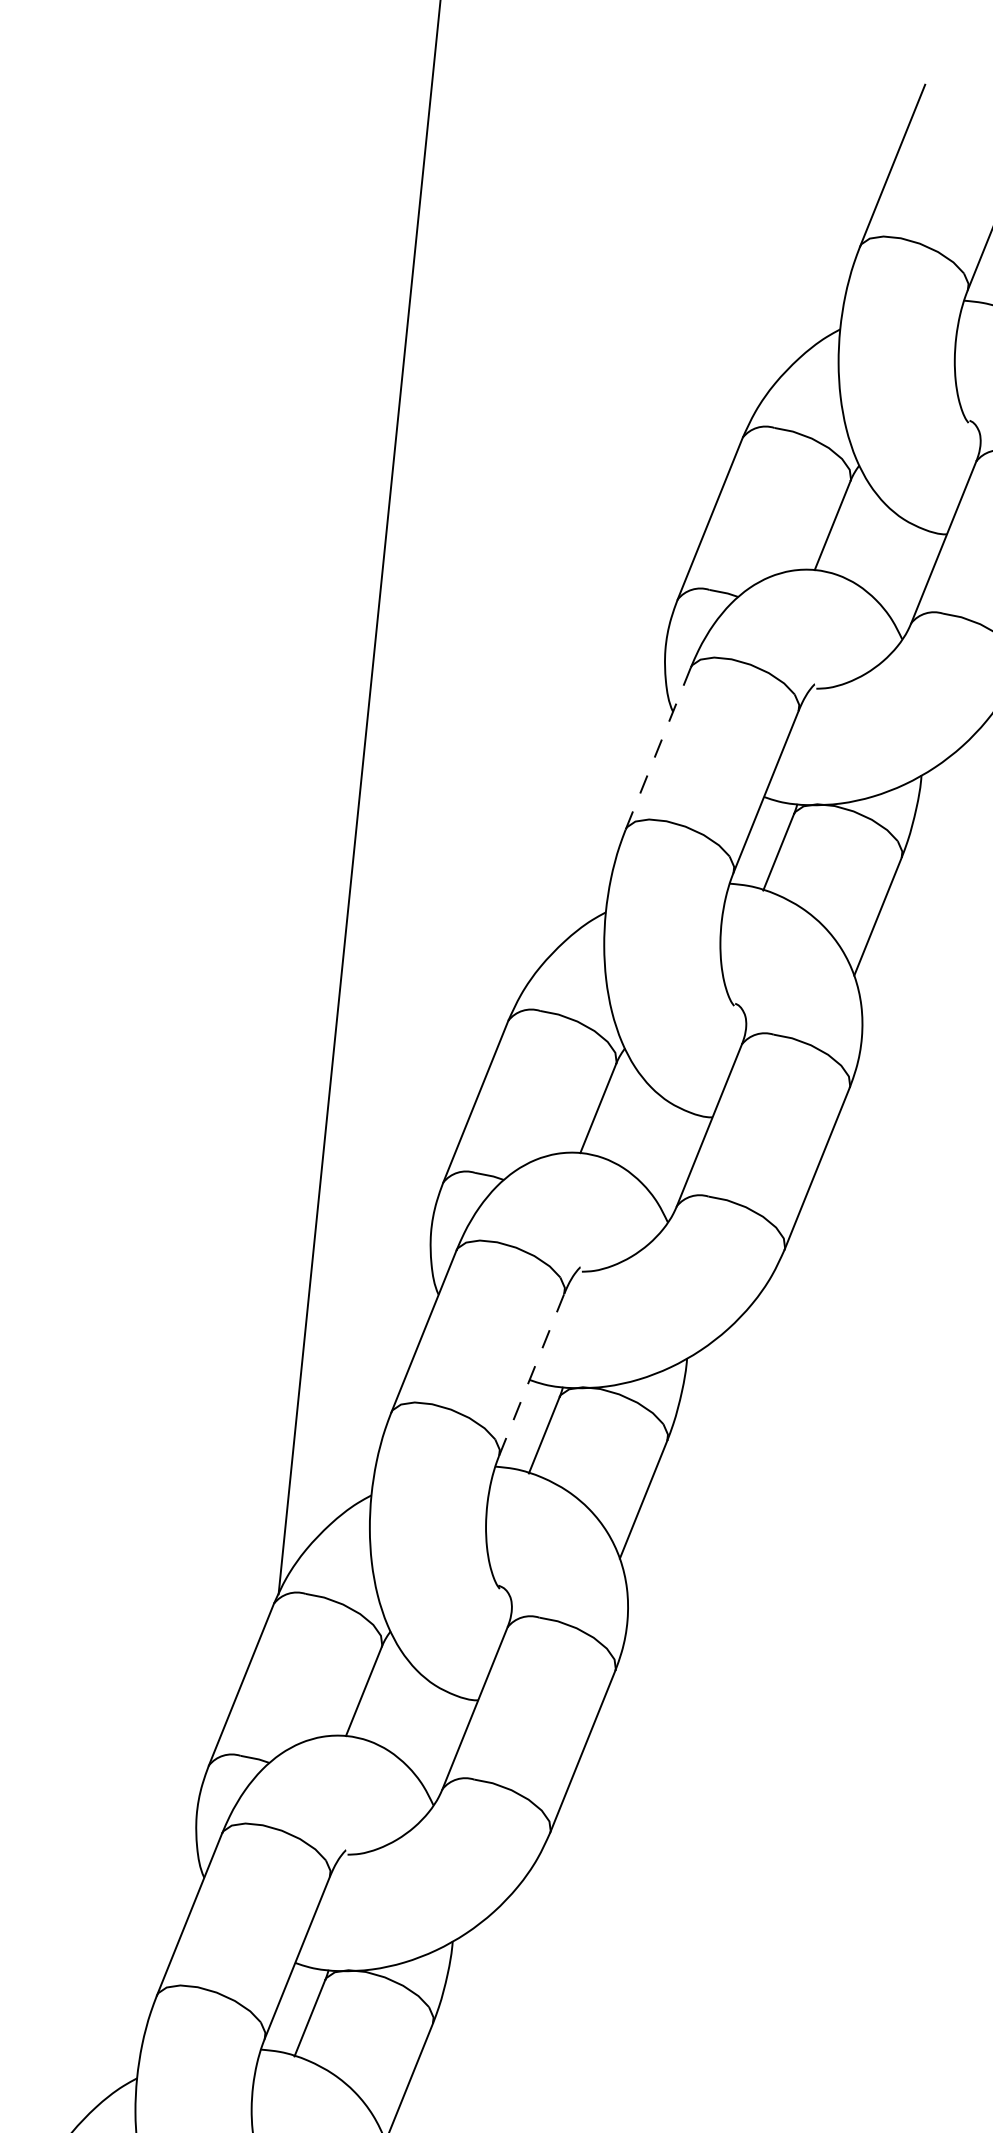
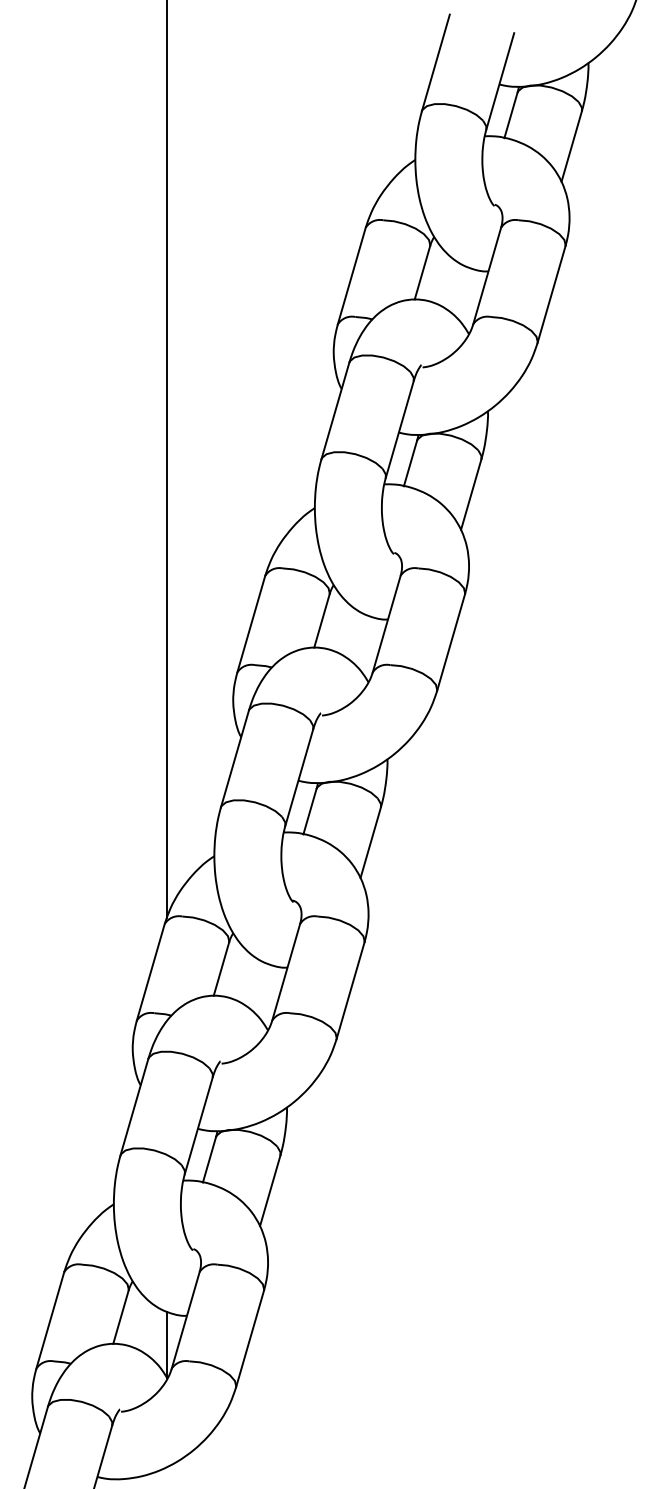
line: (658, 749) -> (335, 411), dashed -> solid
line: (532, 1374) -> (299, 777), dashed -> solid

